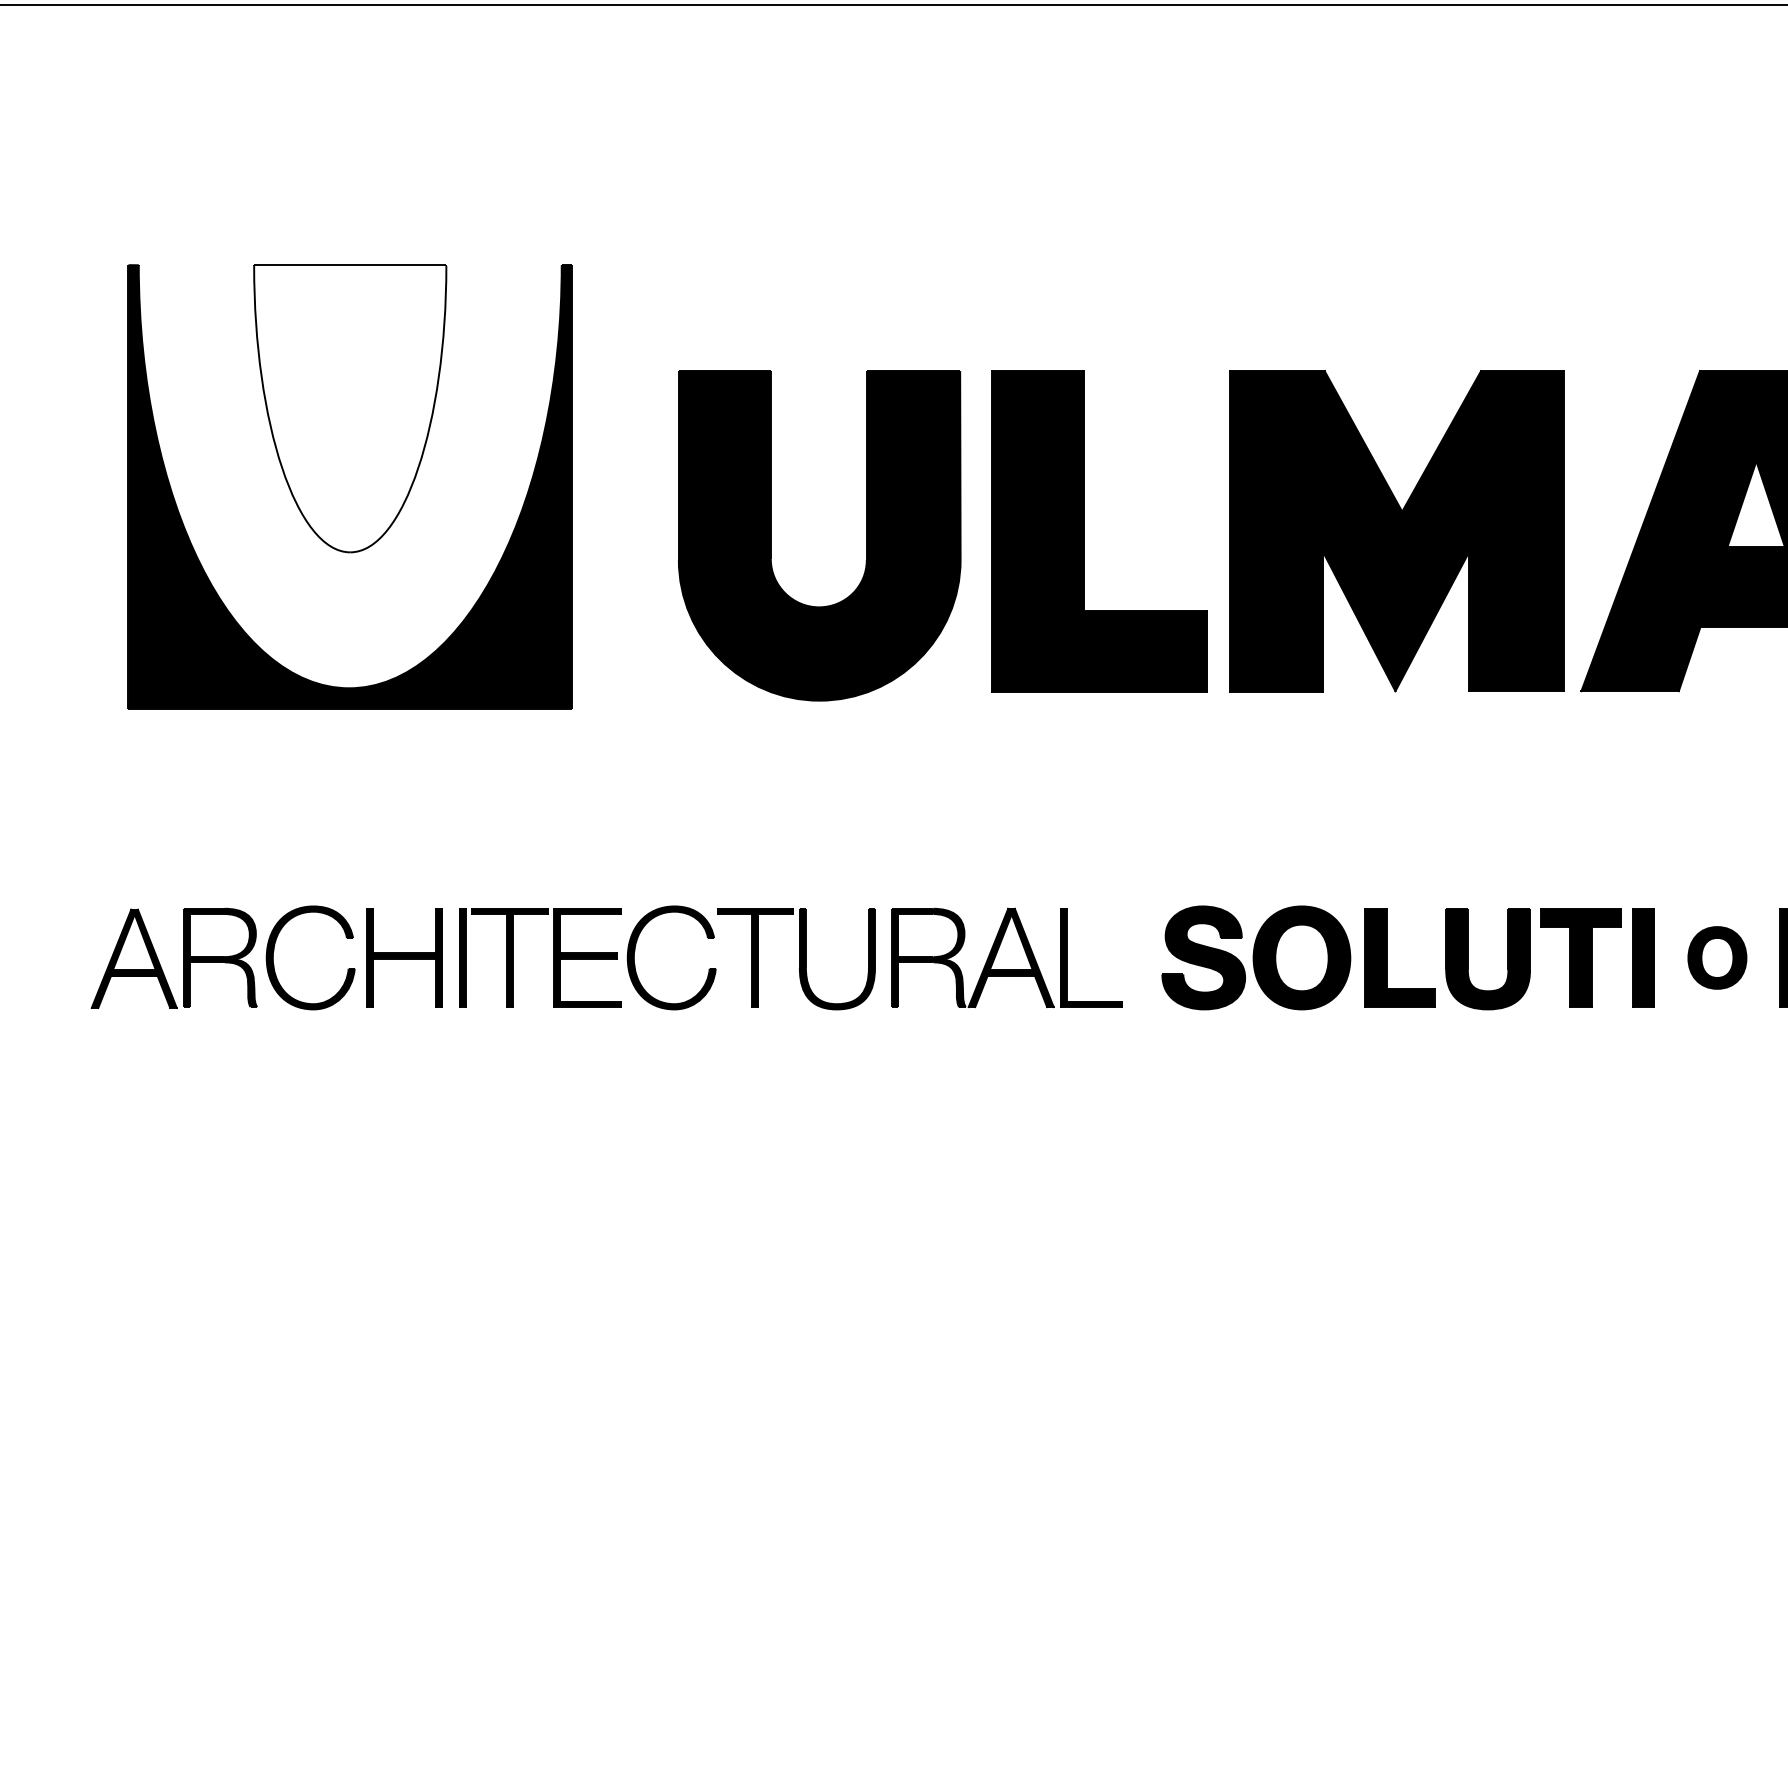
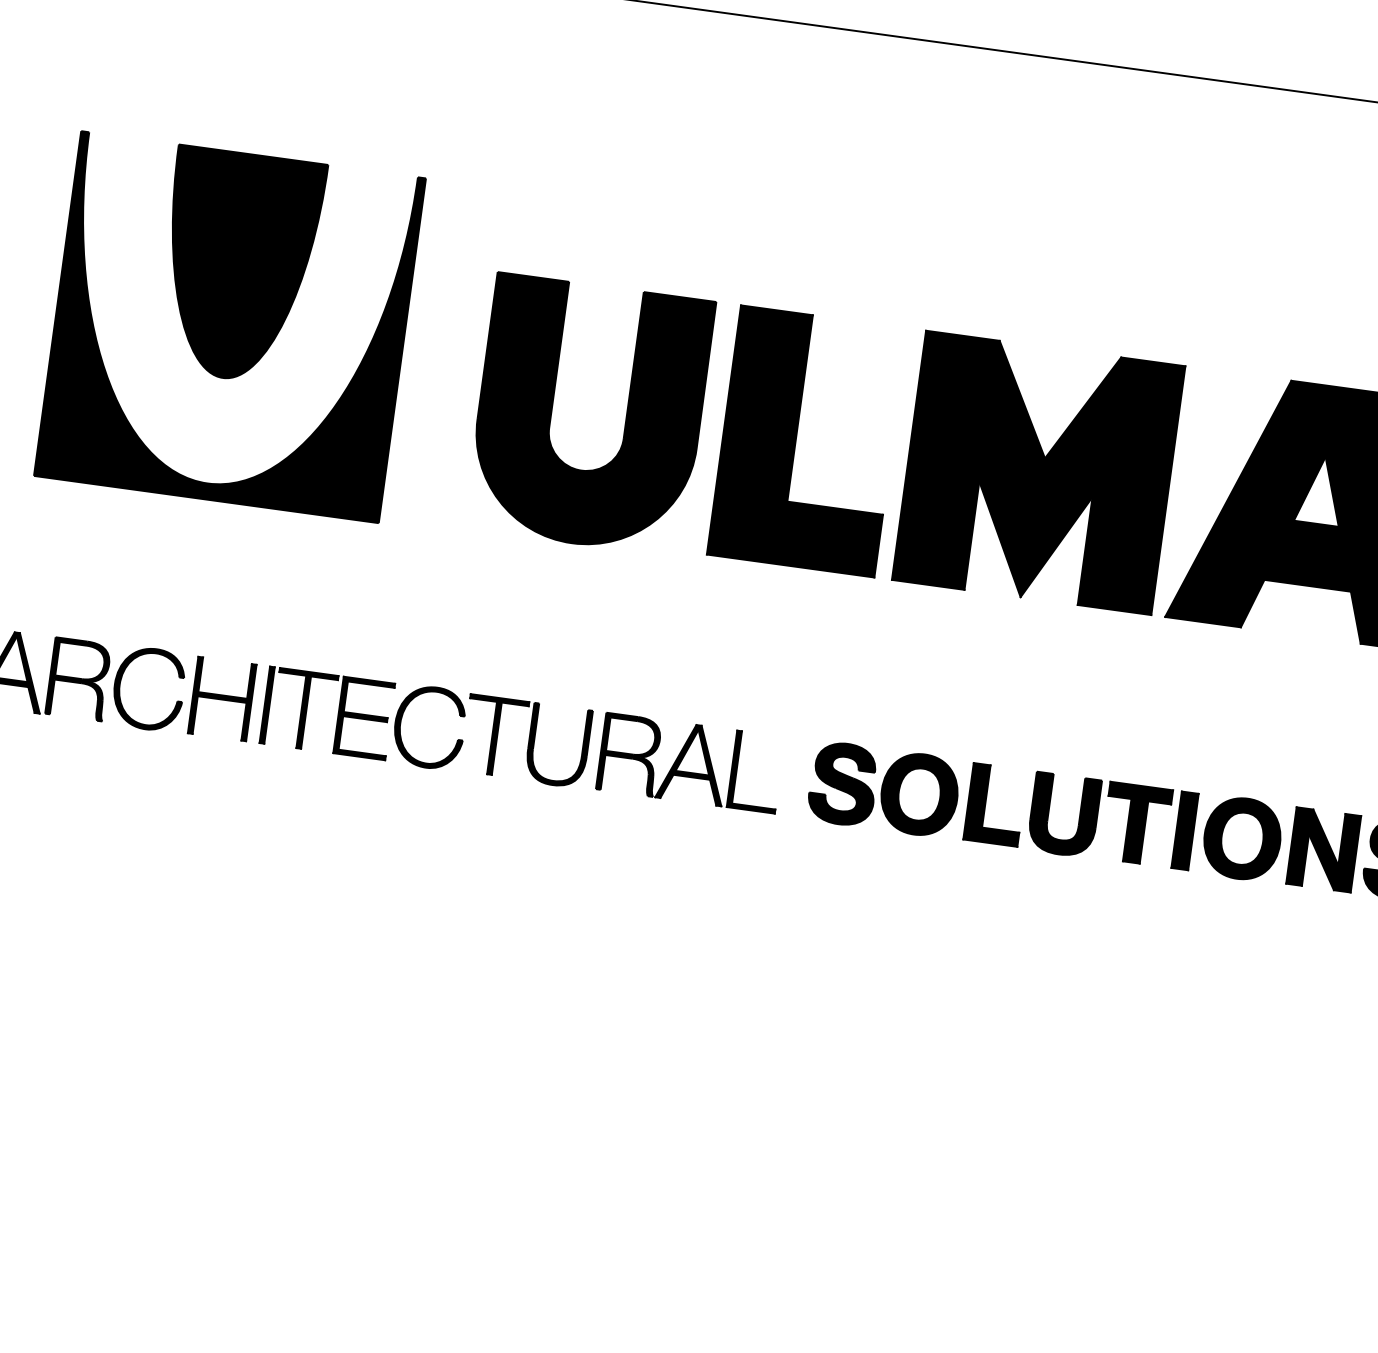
fill: (350, 408) -> (238, 266), added
part: (1717, 957) -> (1242, 838), size x1.67

